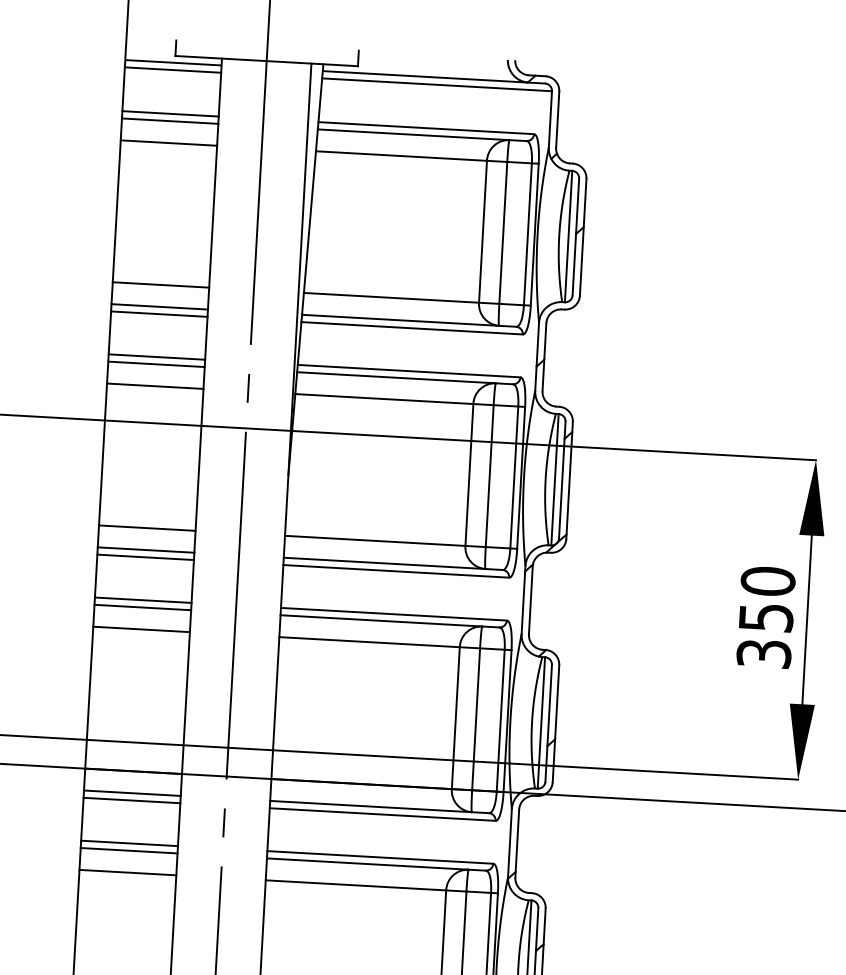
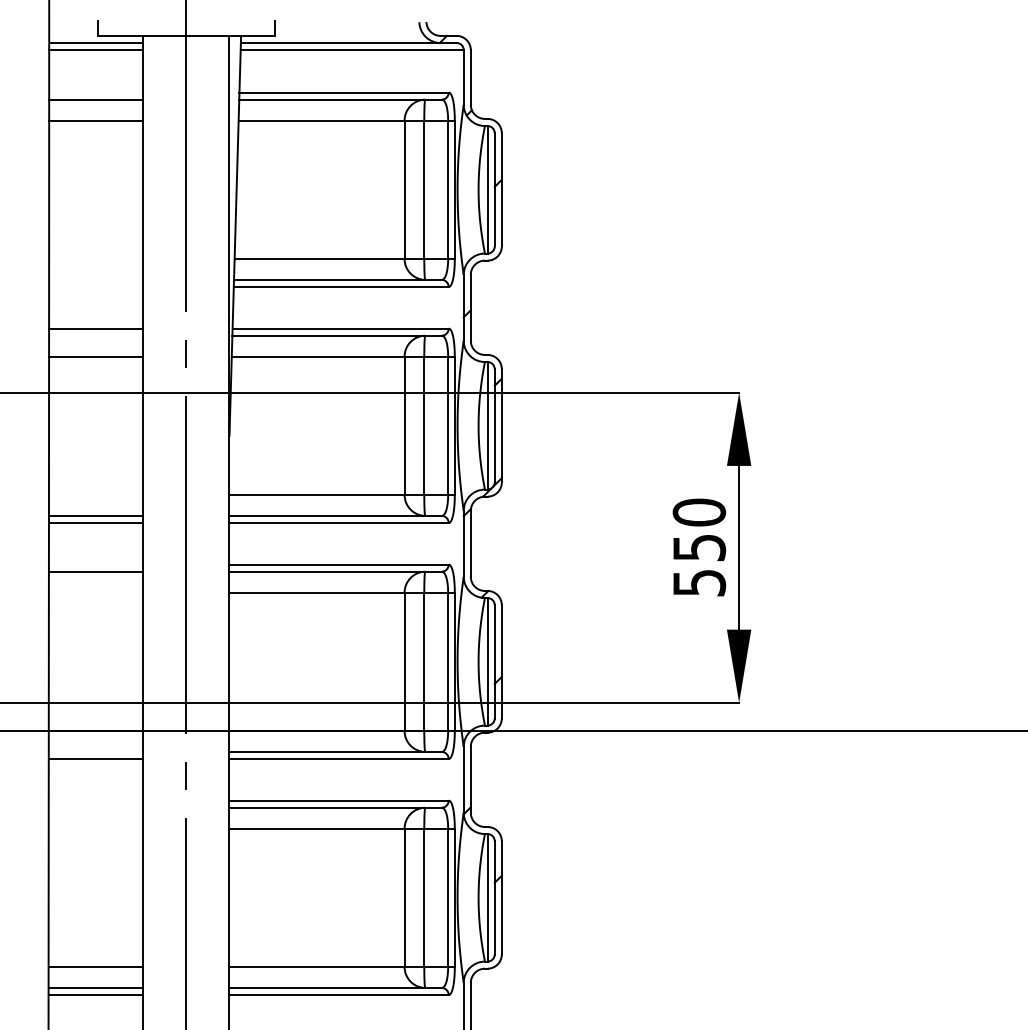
line: (170, 113) -> (95, 92), removed
line: (160, 284) -> (95, 258), removed
line: (159, 306) -> (95, 279), removed
line: (158, 313) -> (95, 286), removed
line: (156, 364) -> (95, 335), removed
line: (146, 527) -> (95, 494), removed
line: (142, 600) -> (95, 564), removed
line: (141, 628) -> (95, 592), removed
text: (763, 653) -> (698, 582), 350 -> 550
line: (132, 792) -> (95, 751), removed
line: (129, 843) -> (95, 800), removed
line: (128, 850) -> (95, 807), removed
line: (127, 872) -> (95, 828), removed

